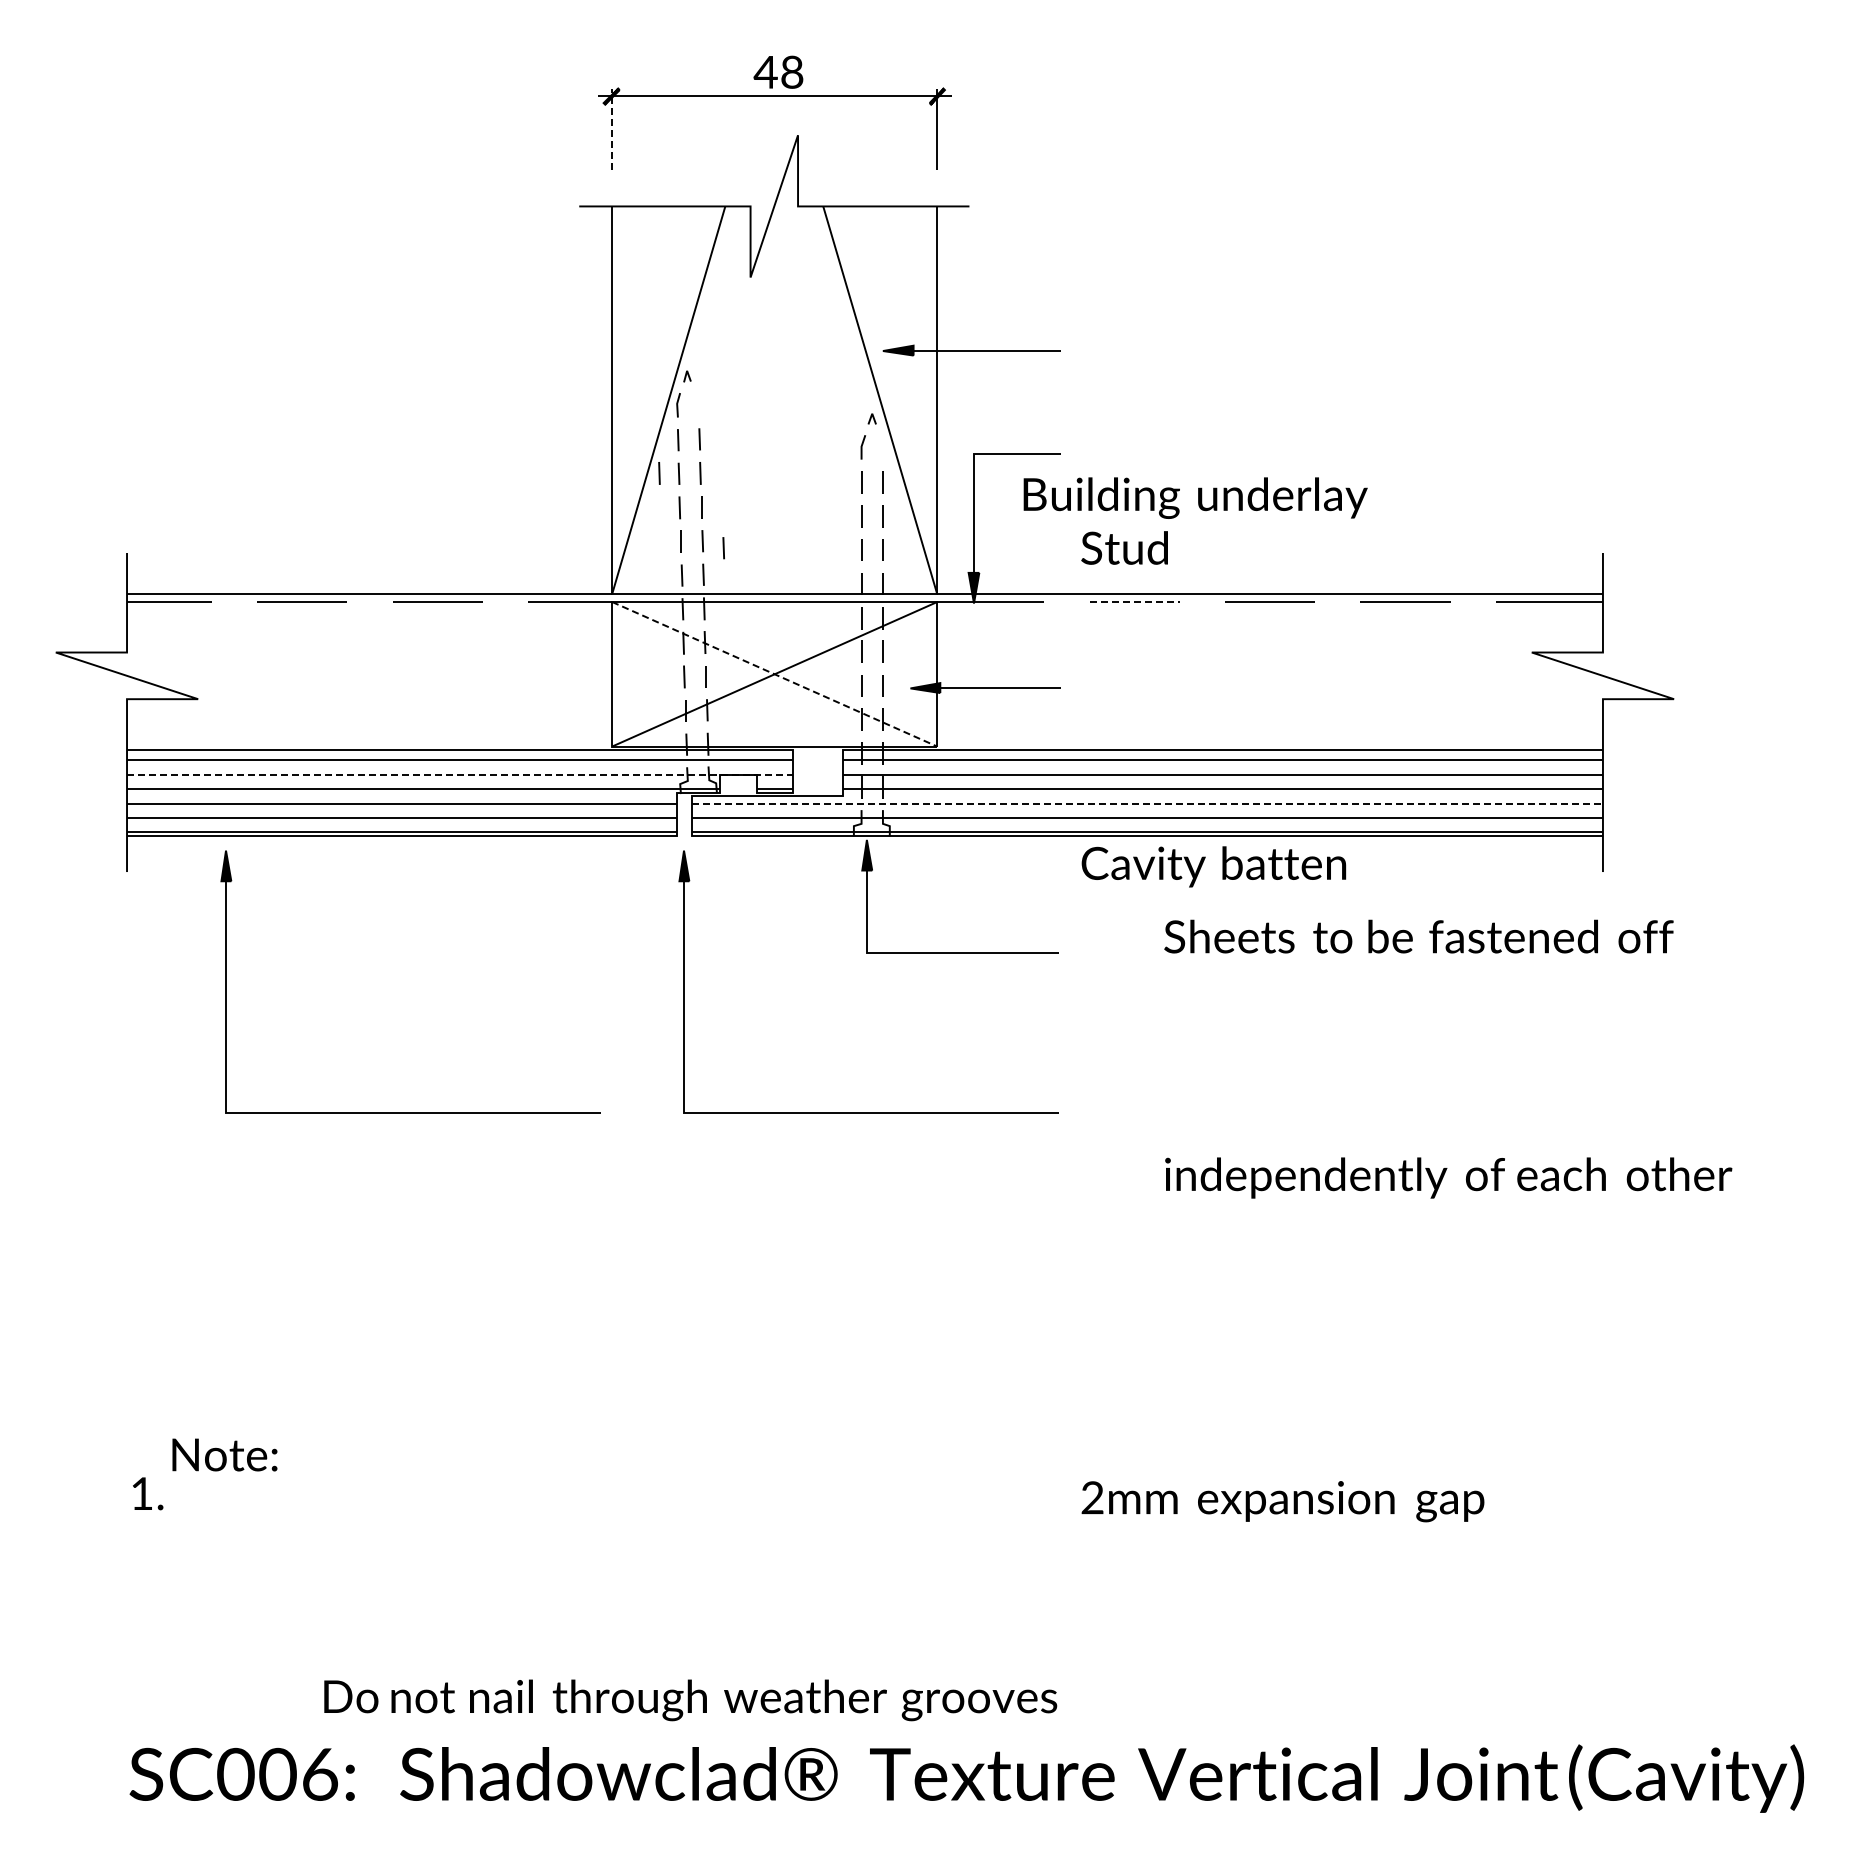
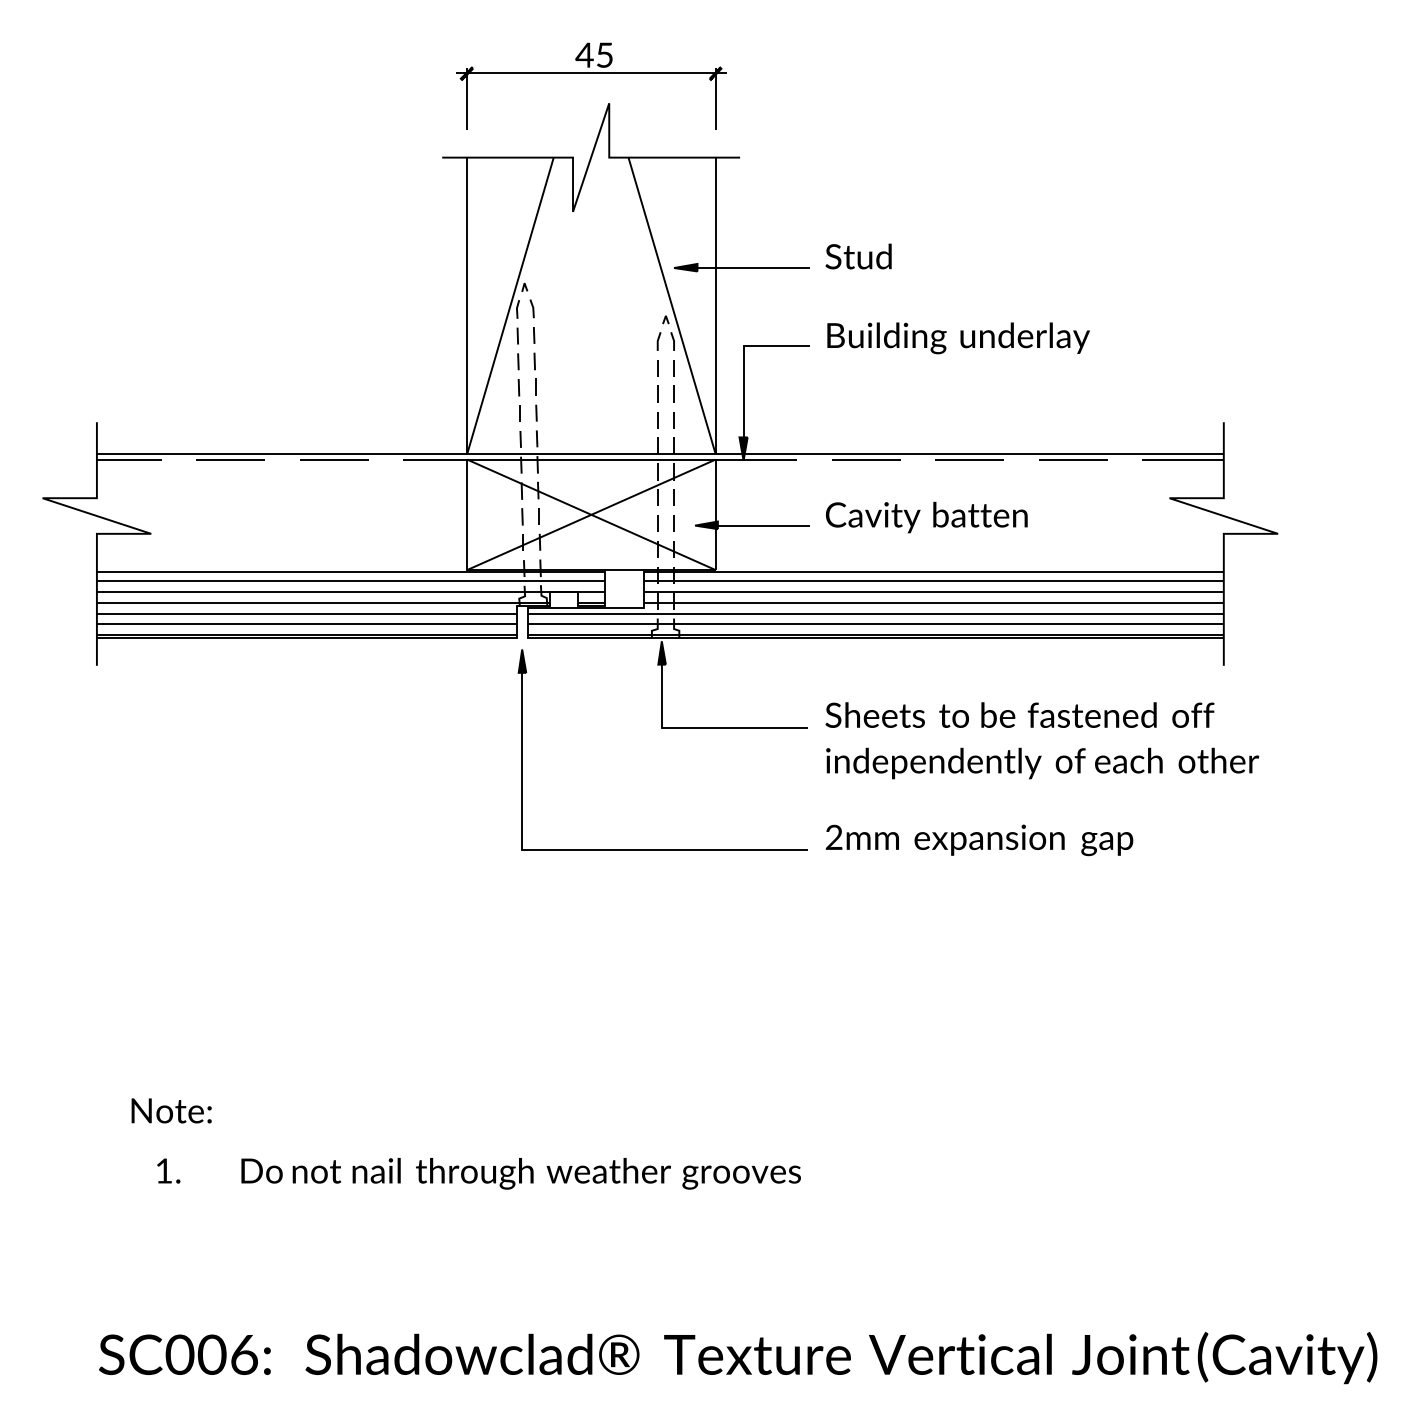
text: (792, 71) -> (605, 54), 48 -> 45
line: (612, 129) -> (467, 98), dashed -> solid
line: (697, 404) -> (532, 308), added
line: (882, 447) -> (673, 341), added
line: (659, 473) -> (503, 361), removed
text: (1195, 497) -> (958, 337), moved
text: (1124, 547) -> (858, 256), moved
line: (723, 548) -> (552, 418), removed
line: (1135, 602) -> (866, 460), dashed -> solid
line: (774, 674) -> (591, 514), dashed -> solid
line: (459, 774) -> (350, 591), dashed -> solid
line: (1147, 803) -> (876, 613), dashed -> solid
text: (1213, 866) -> (926, 517), moved
text: (1418, 936) -> (1019, 715), moved
part: (410, 1112) -> (313, 849), removed
text: (1448, 1177) -> (1042, 763), moved
text: (148, 1493) -> (169, 1170), moved
text: (1282, 1501) -> (979, 840), moved
text: (690, 1700) -> (521, 1173), moved

